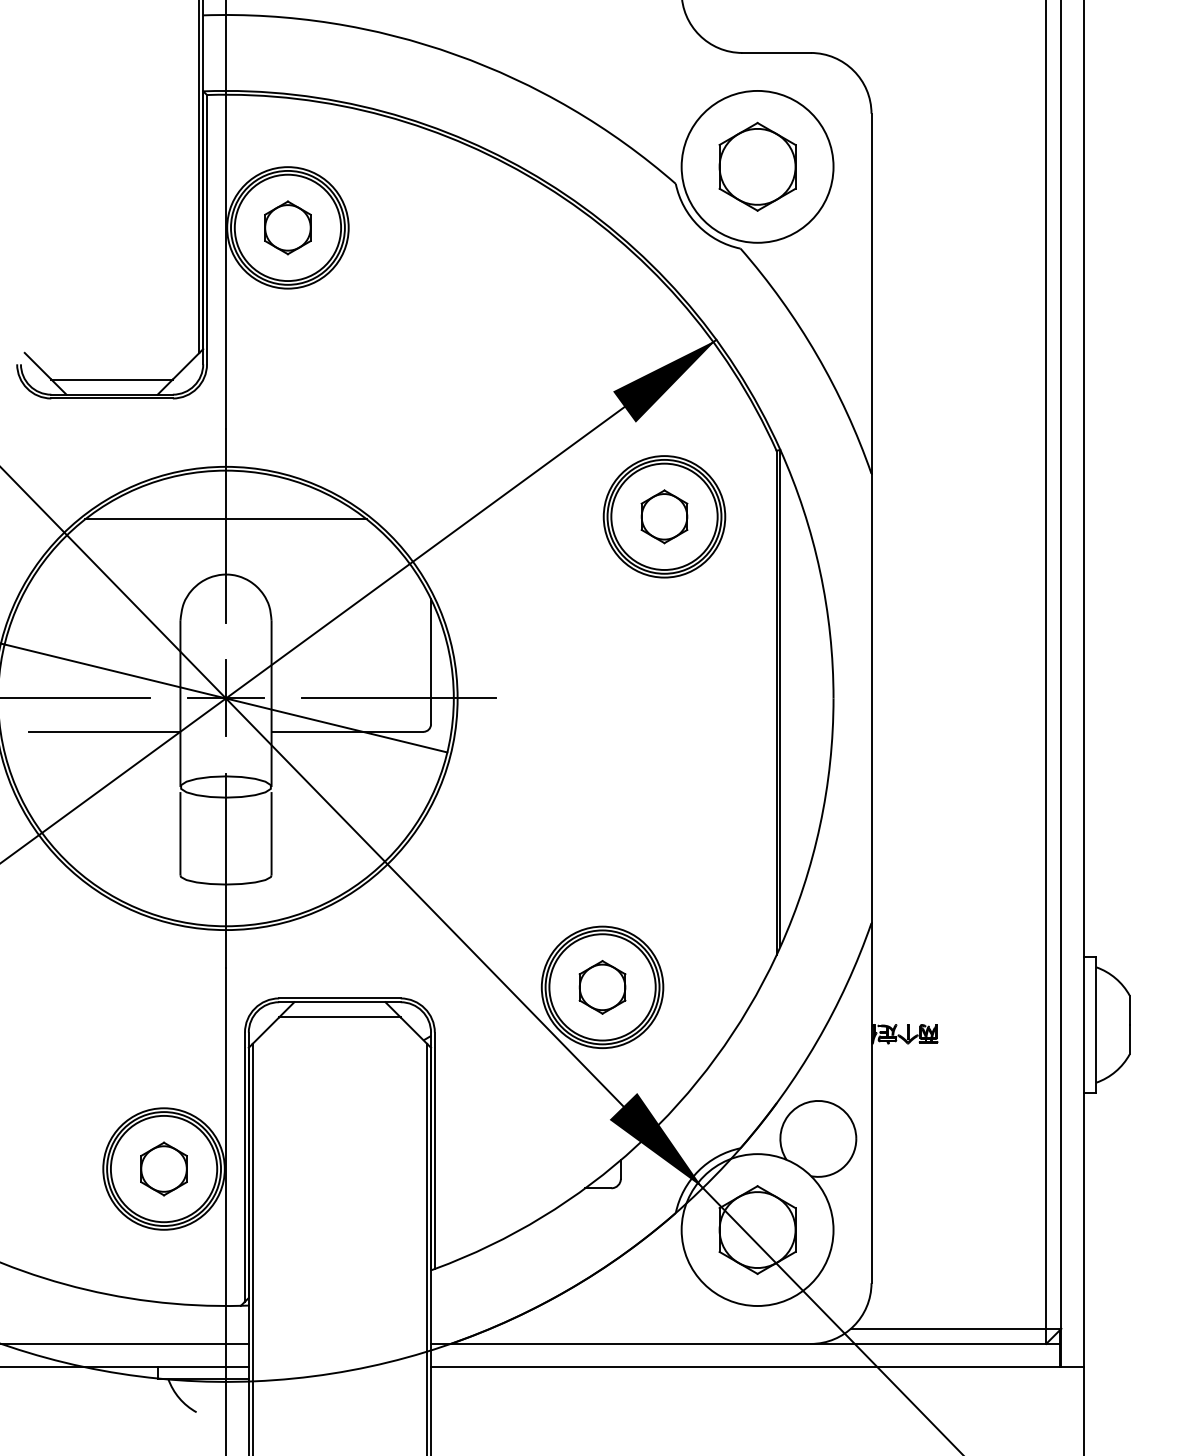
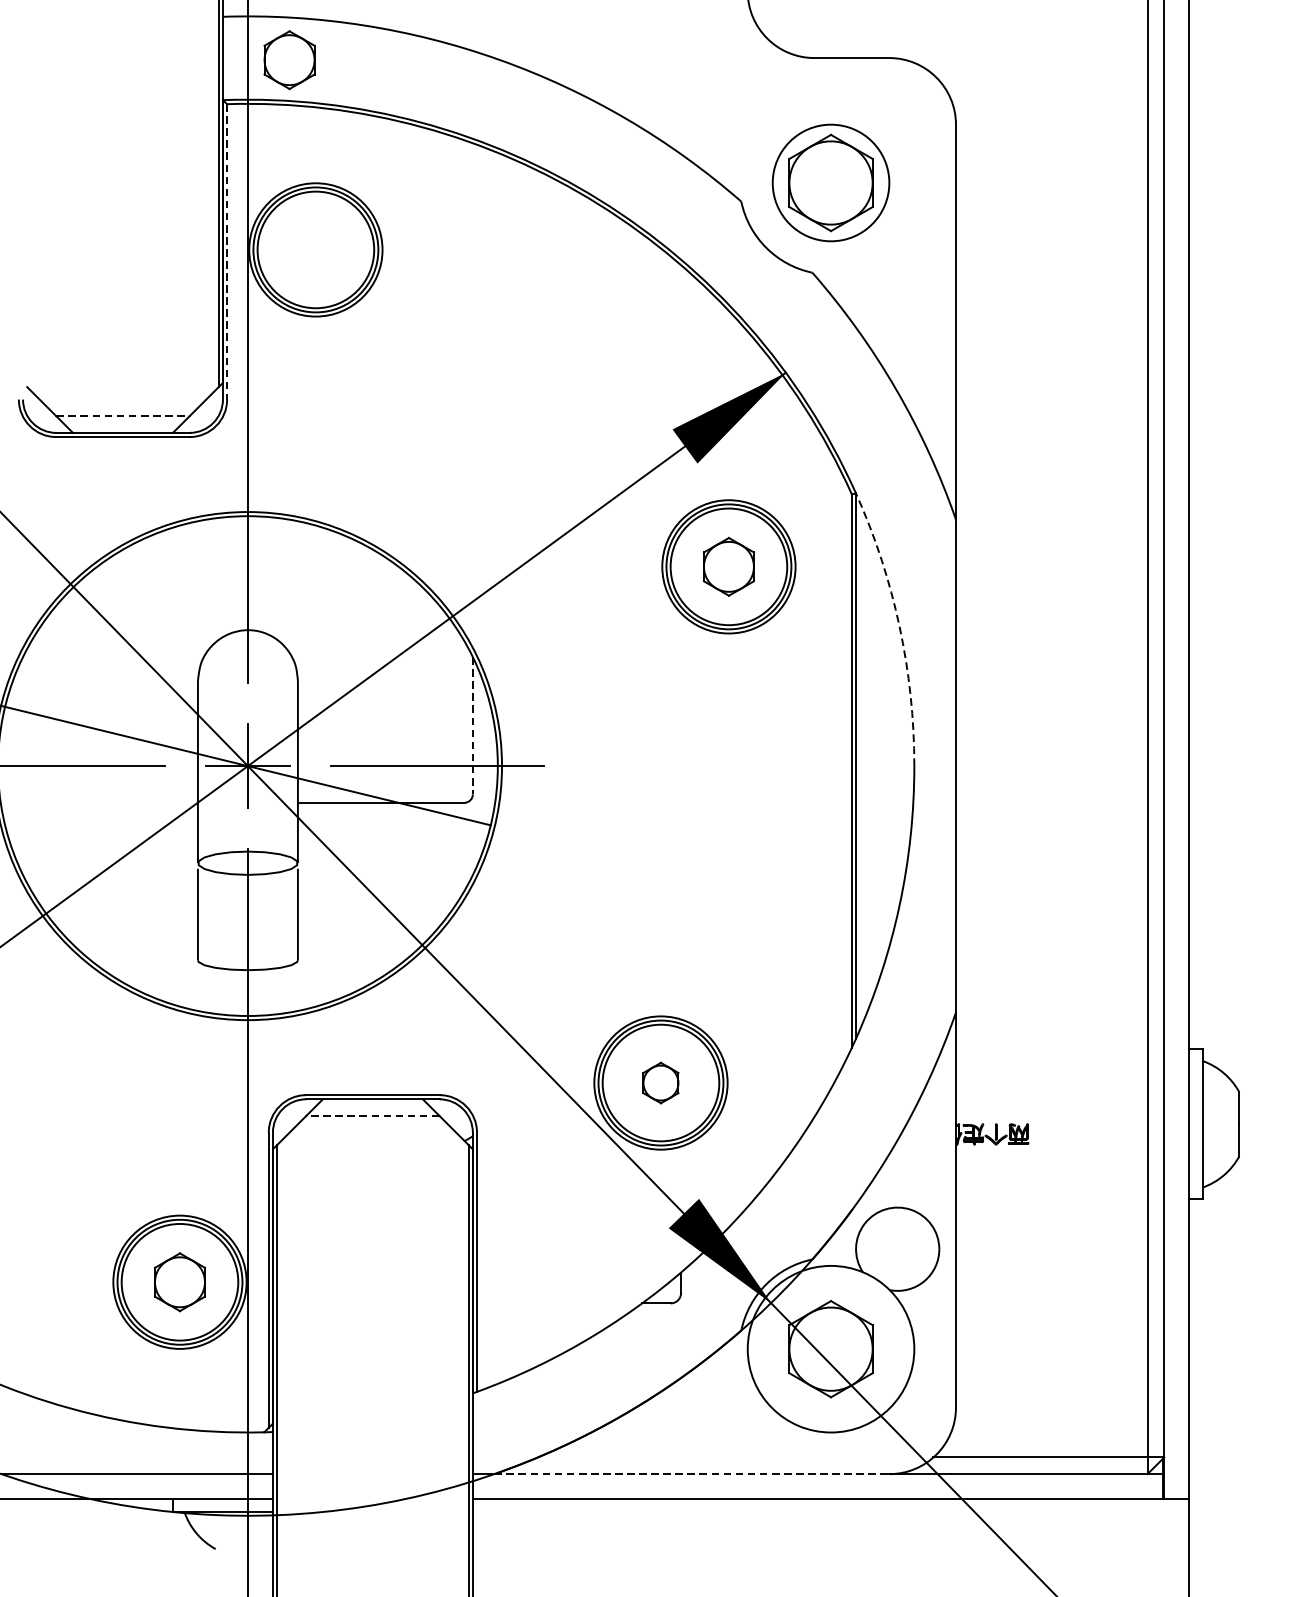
circle: (757, 166) -> (830, 182), size x0.7
part: (287, 227) -> (289, 59), moved
line: (207, 229) -> (227, 251), solid -> dashed
line: (112, 379) -> (123, 416), solid -> dashed
line: (225, 519) -> (247, 569), removed
arc: (820, 571) -> (900, 626), solid -> dashed
line: (431, 661) -> (473, 725), solid -> dashed
line: (104, 731) -> (114, 802), removed
part: (602, 987) -> (660, 1083), size x0.7
line: (339, 1017) -> (372, 1116), solid -> dashed
line: (631, 1343) -> (692, 1473), solid -> dashed

